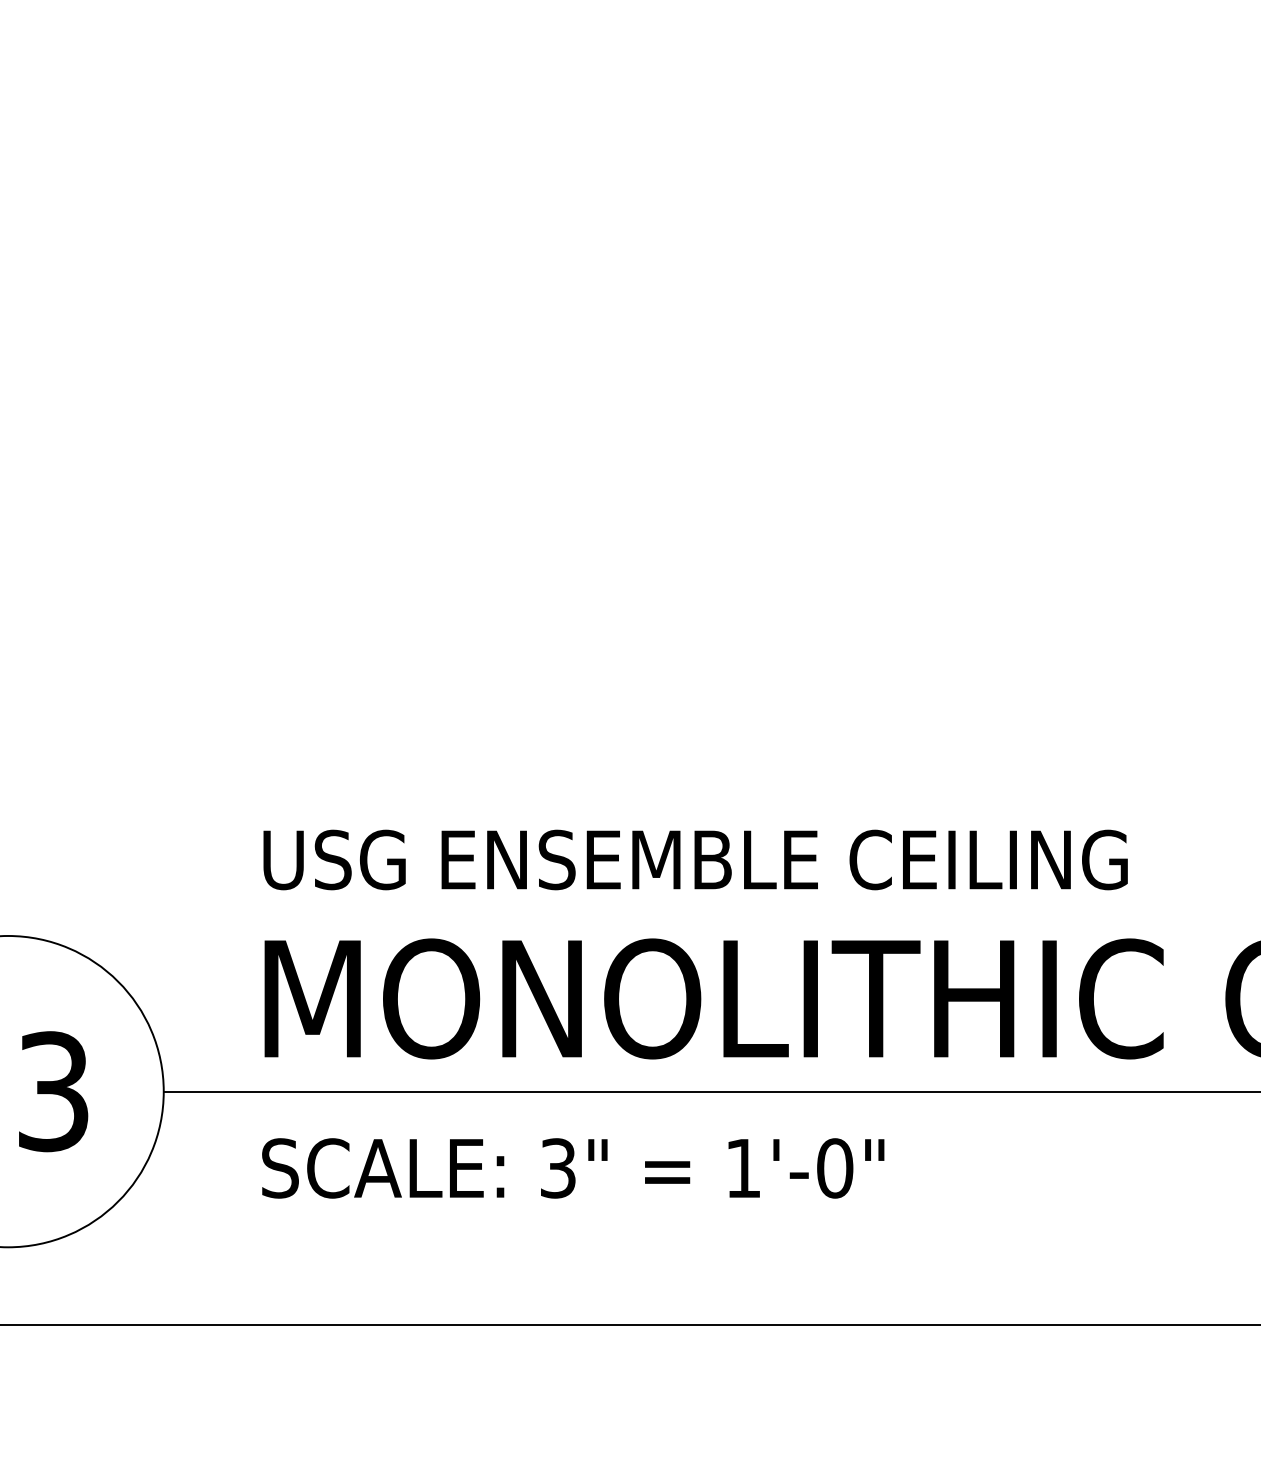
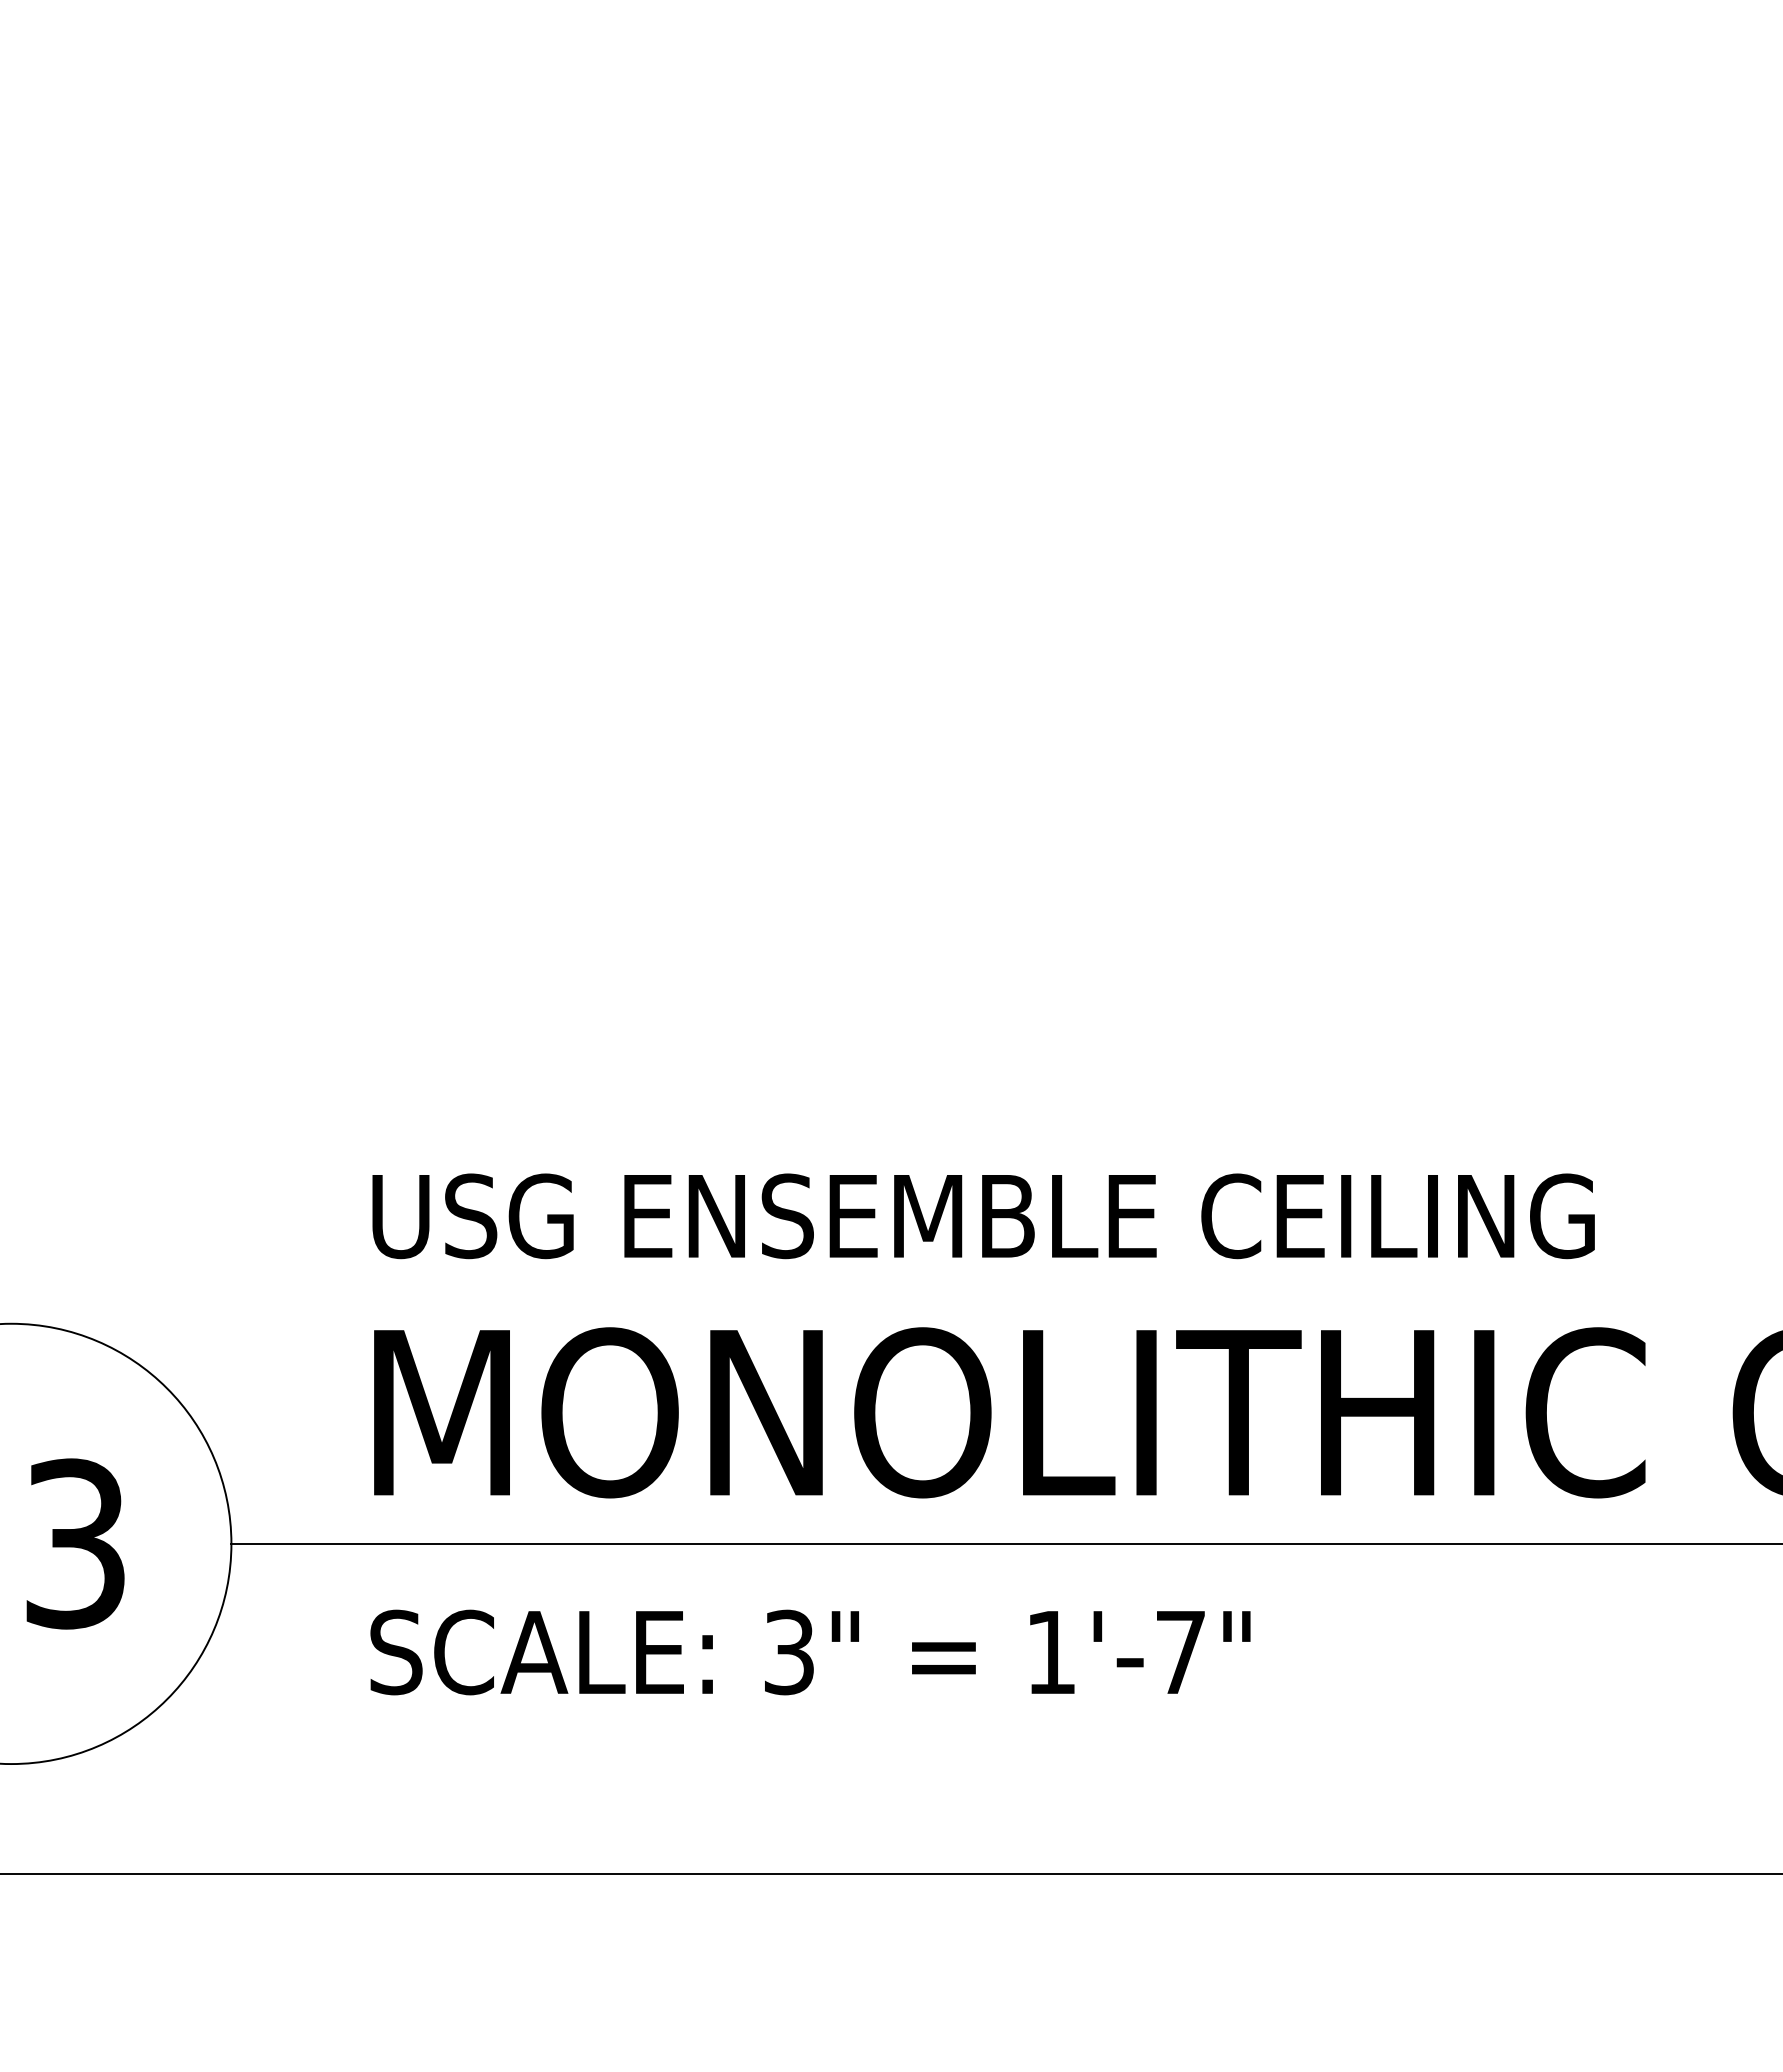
text: (834, 1168) -> (1180, 1652), 1'-0" -> 1'-7"

